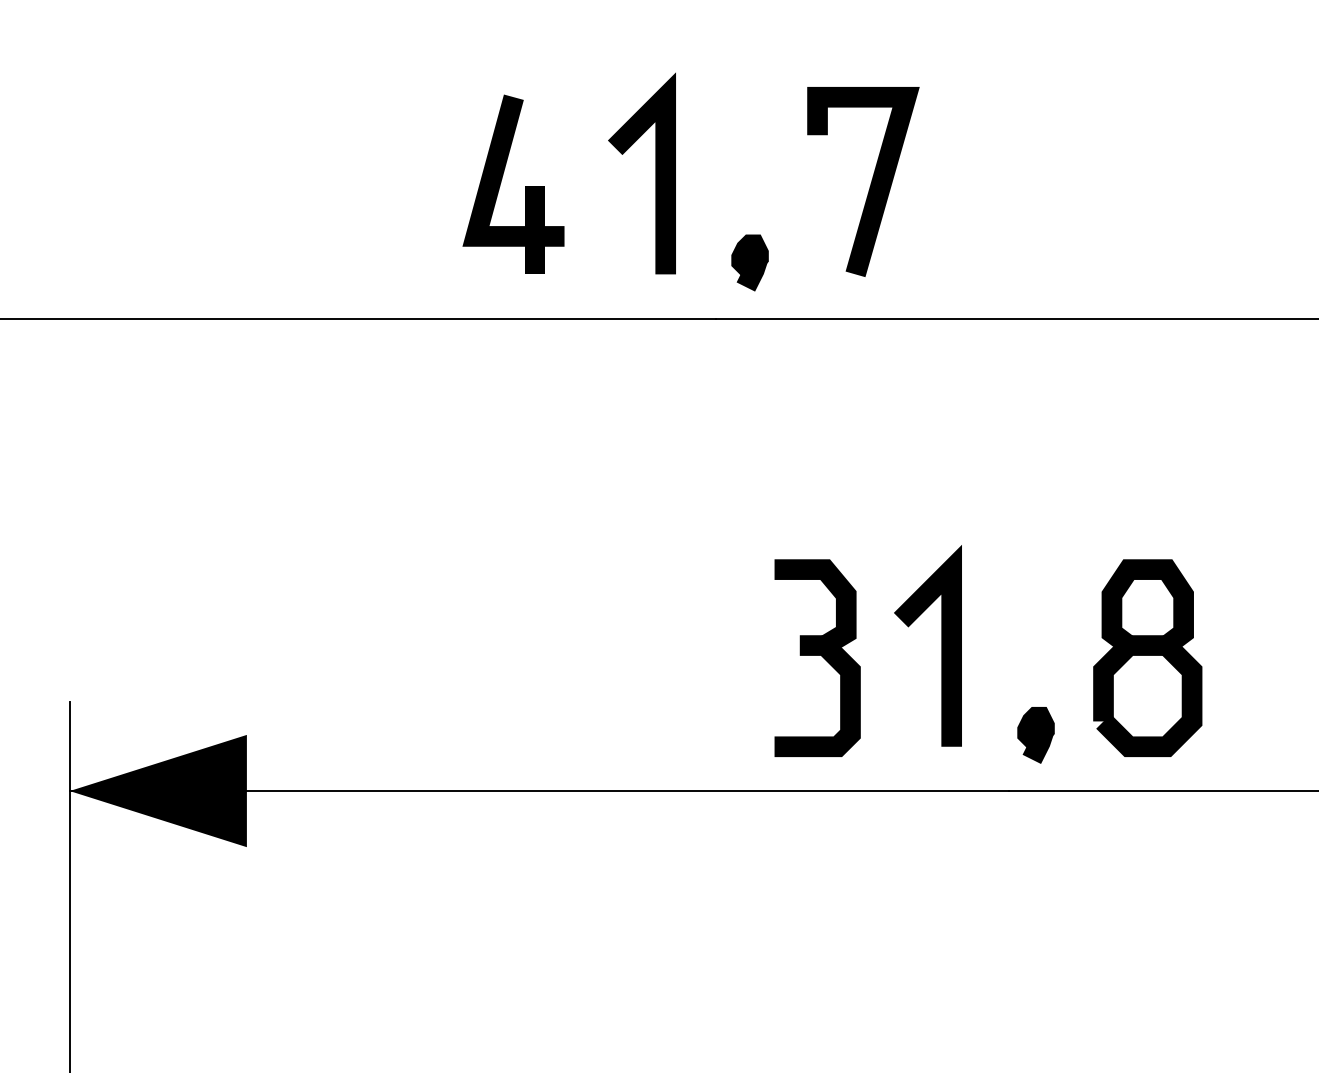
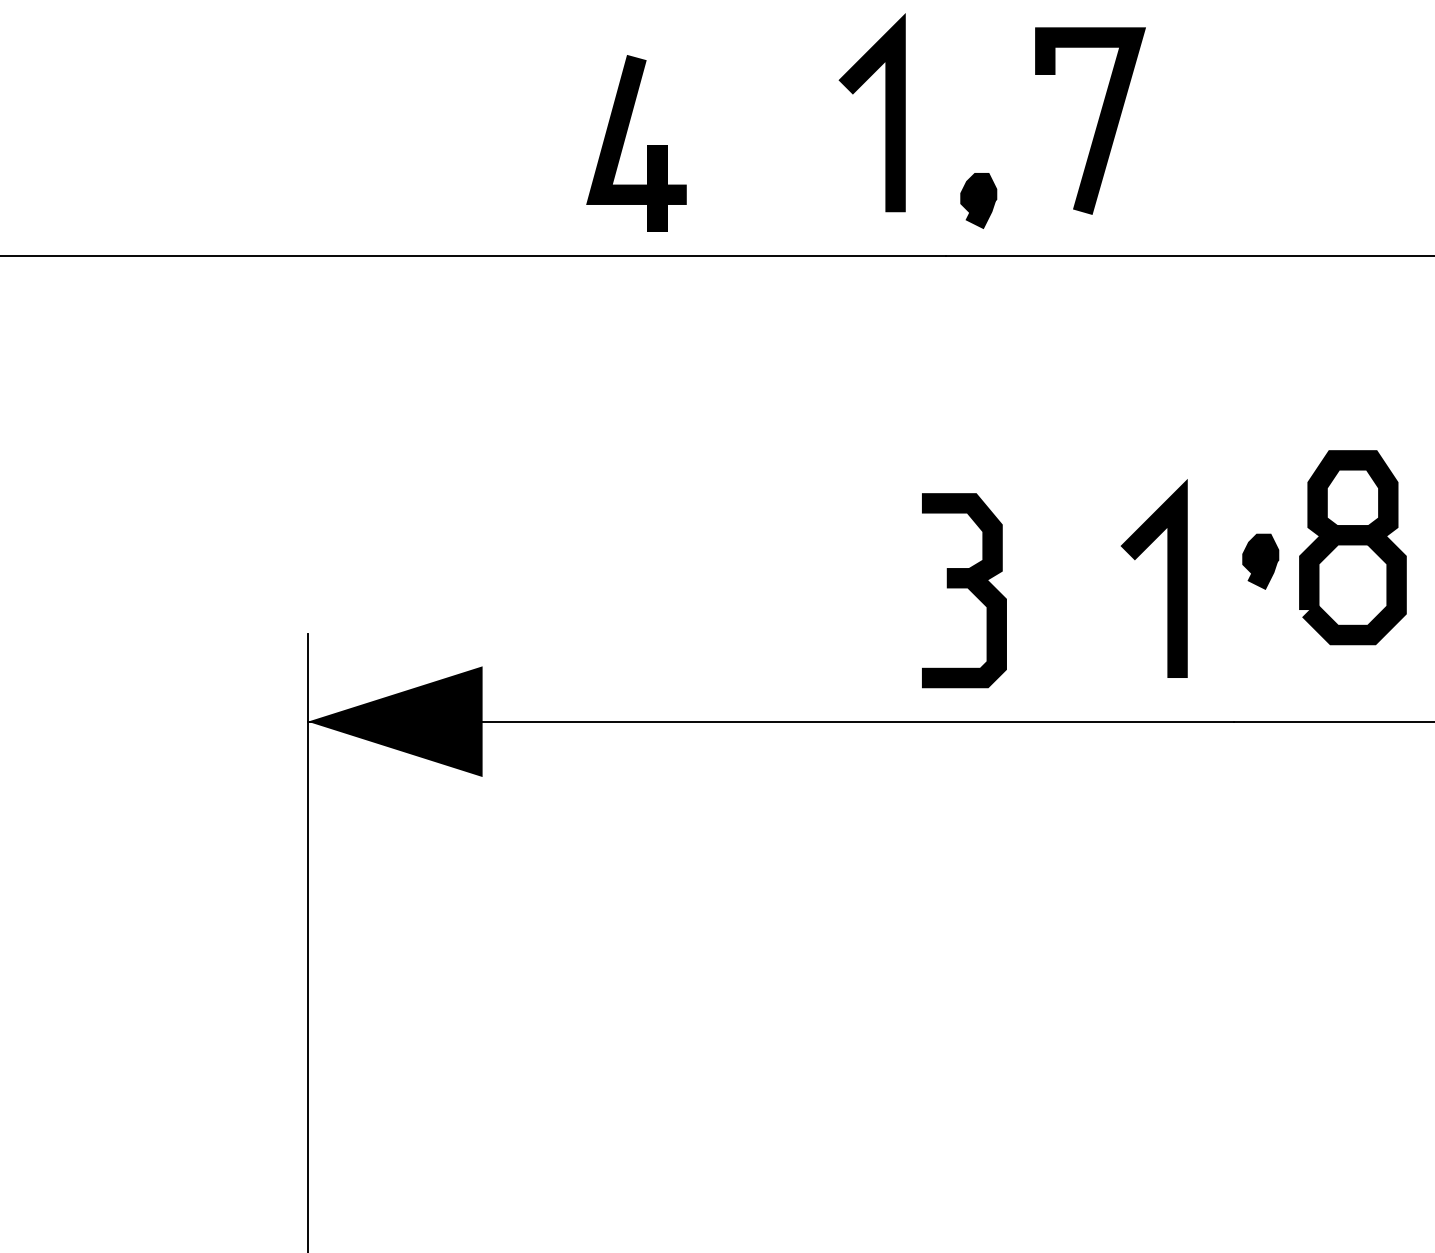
part: (524, 186) -> (647, 145), moved
part: (817, 657) -> (964, 590), moved
part: (1147, 657) -> (1352, 547), moved
part: (1035, 735) -> (1260, 561), moved

